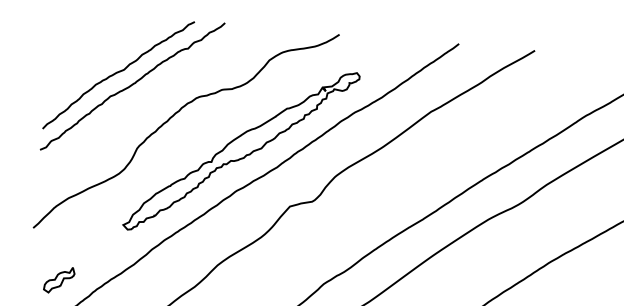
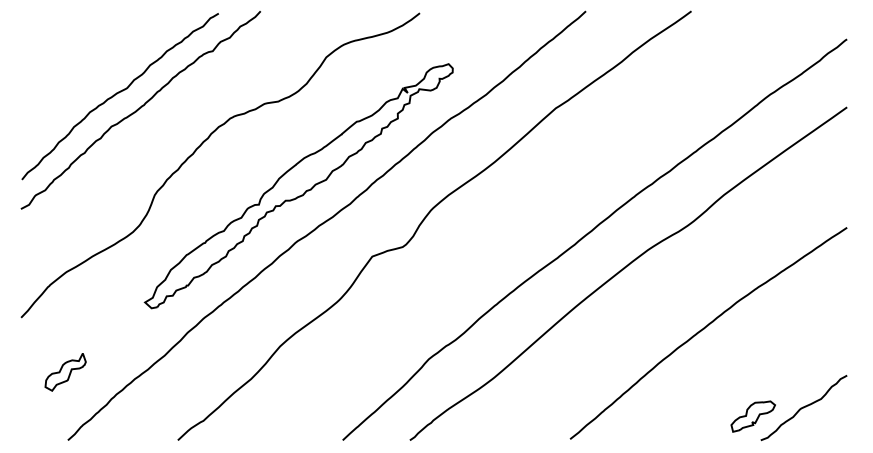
part: (59, 280) -> (65, 372), moved

